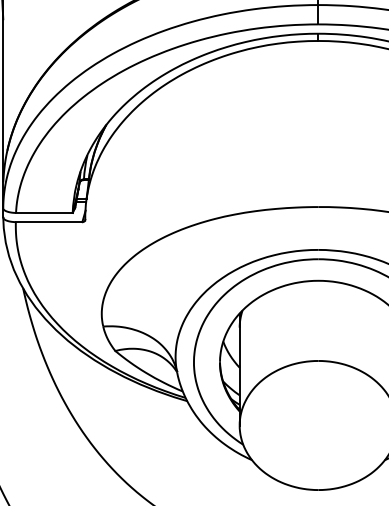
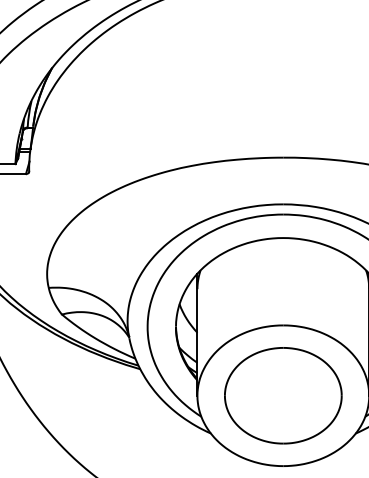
part: (318, 425) -> (283, 395), added

